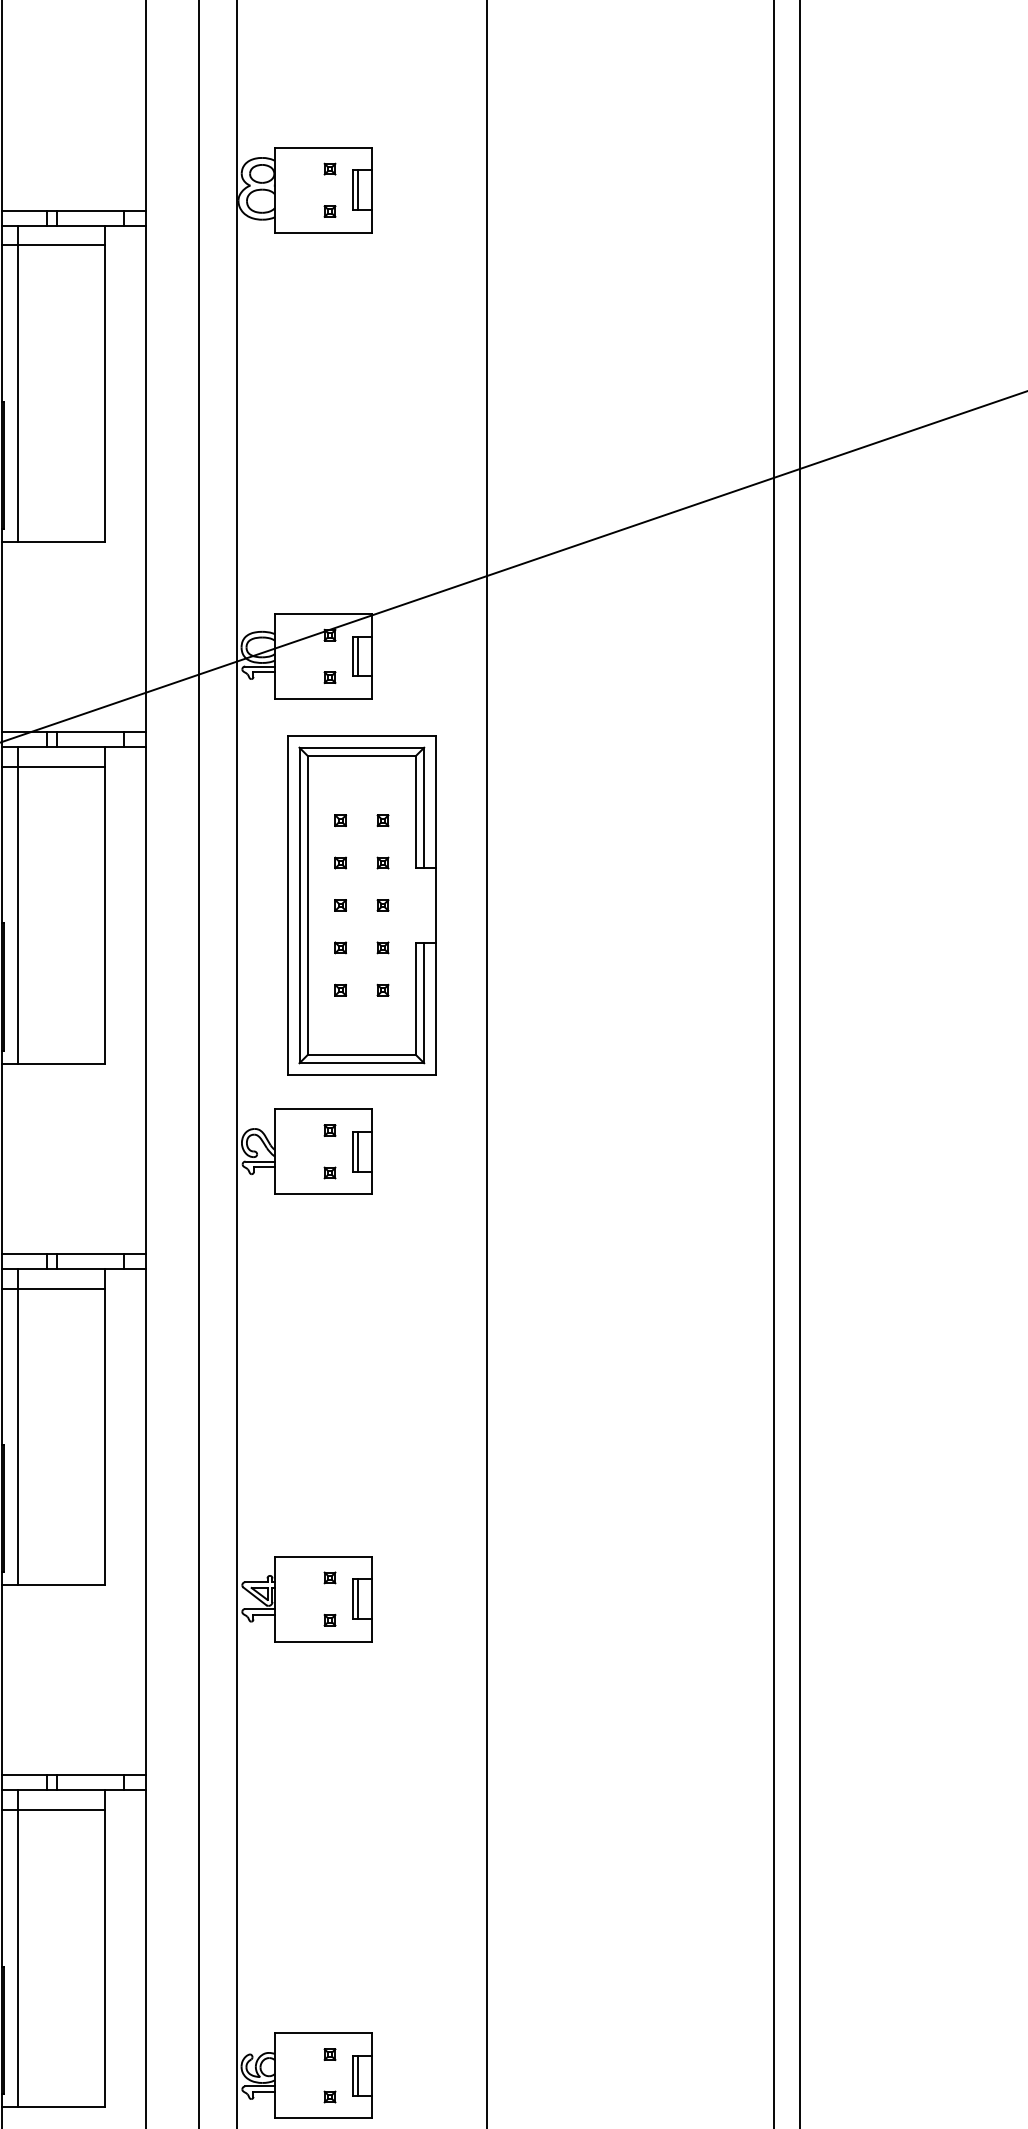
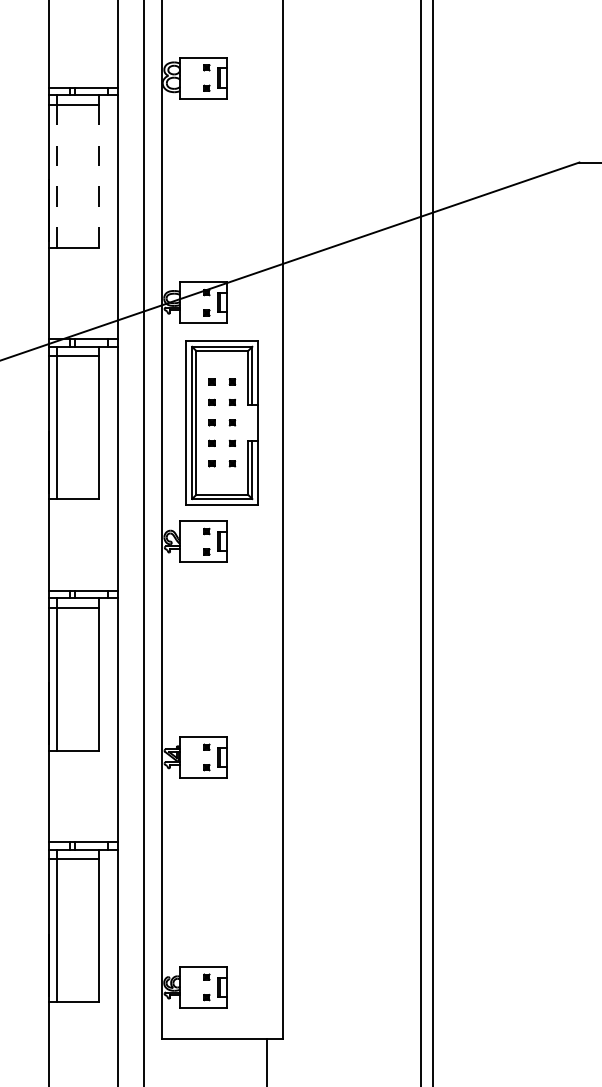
line: (18, 394) -> (56, 176), solid -> dashed
line: (105, 394) -> (98, 176), solid -> dashed

